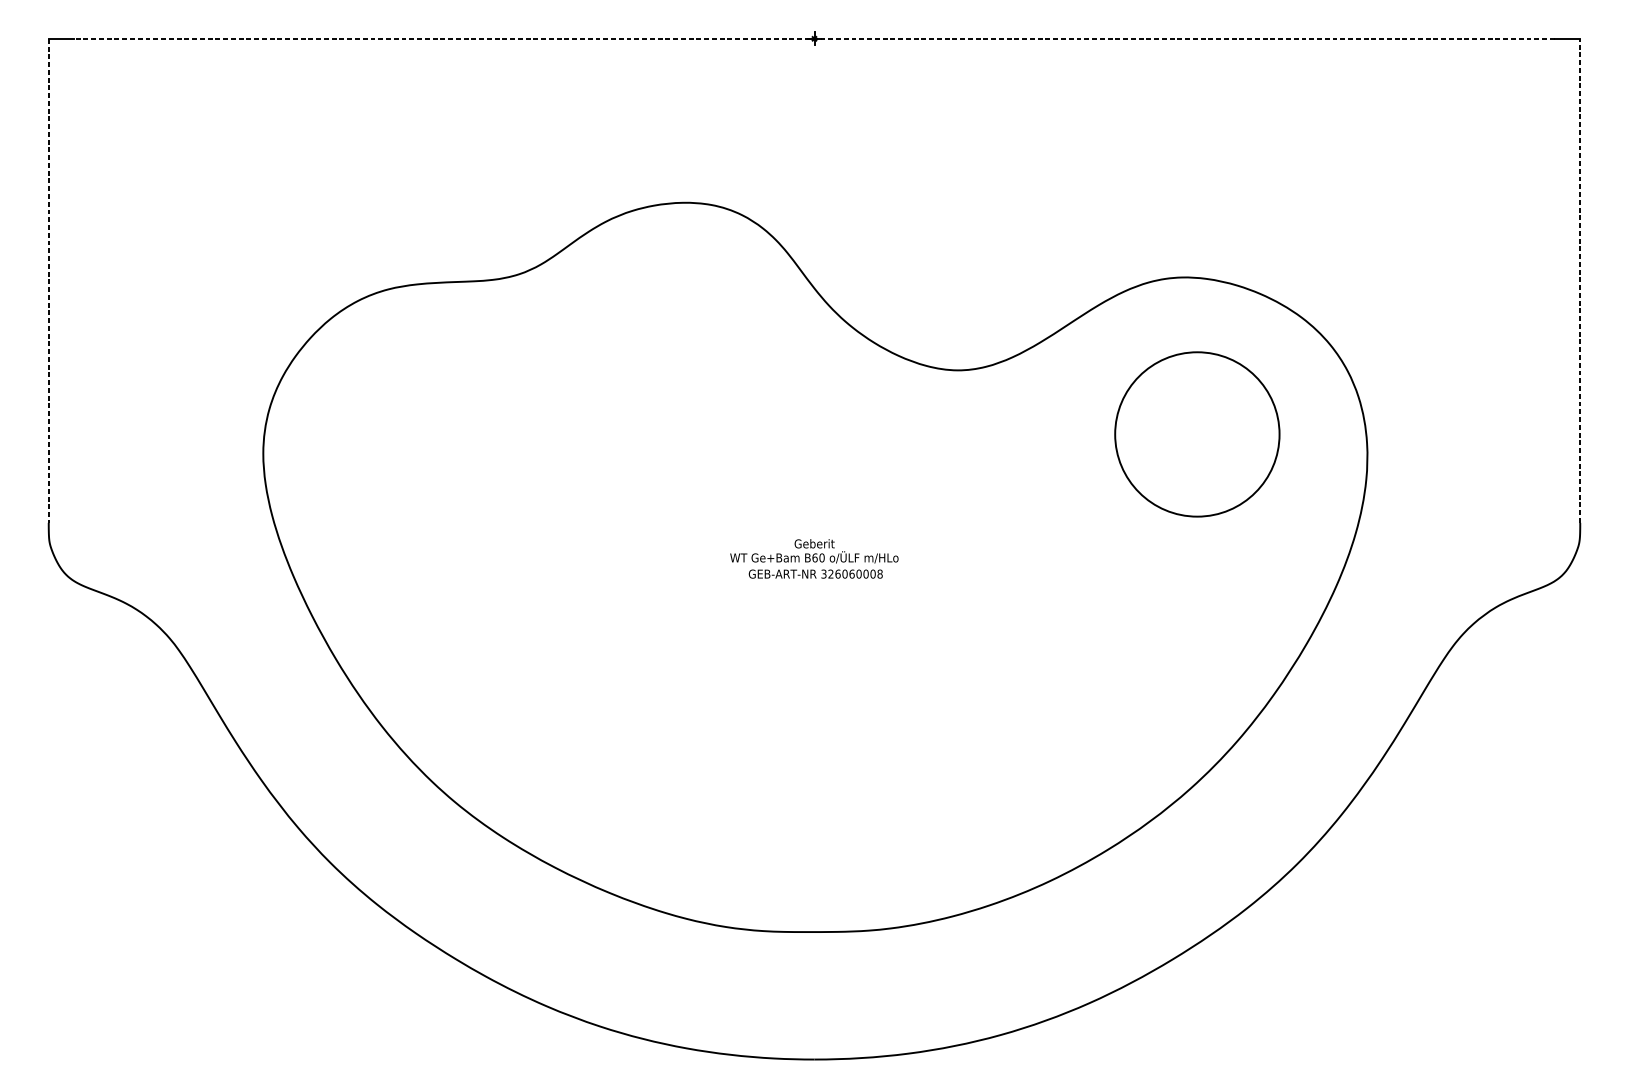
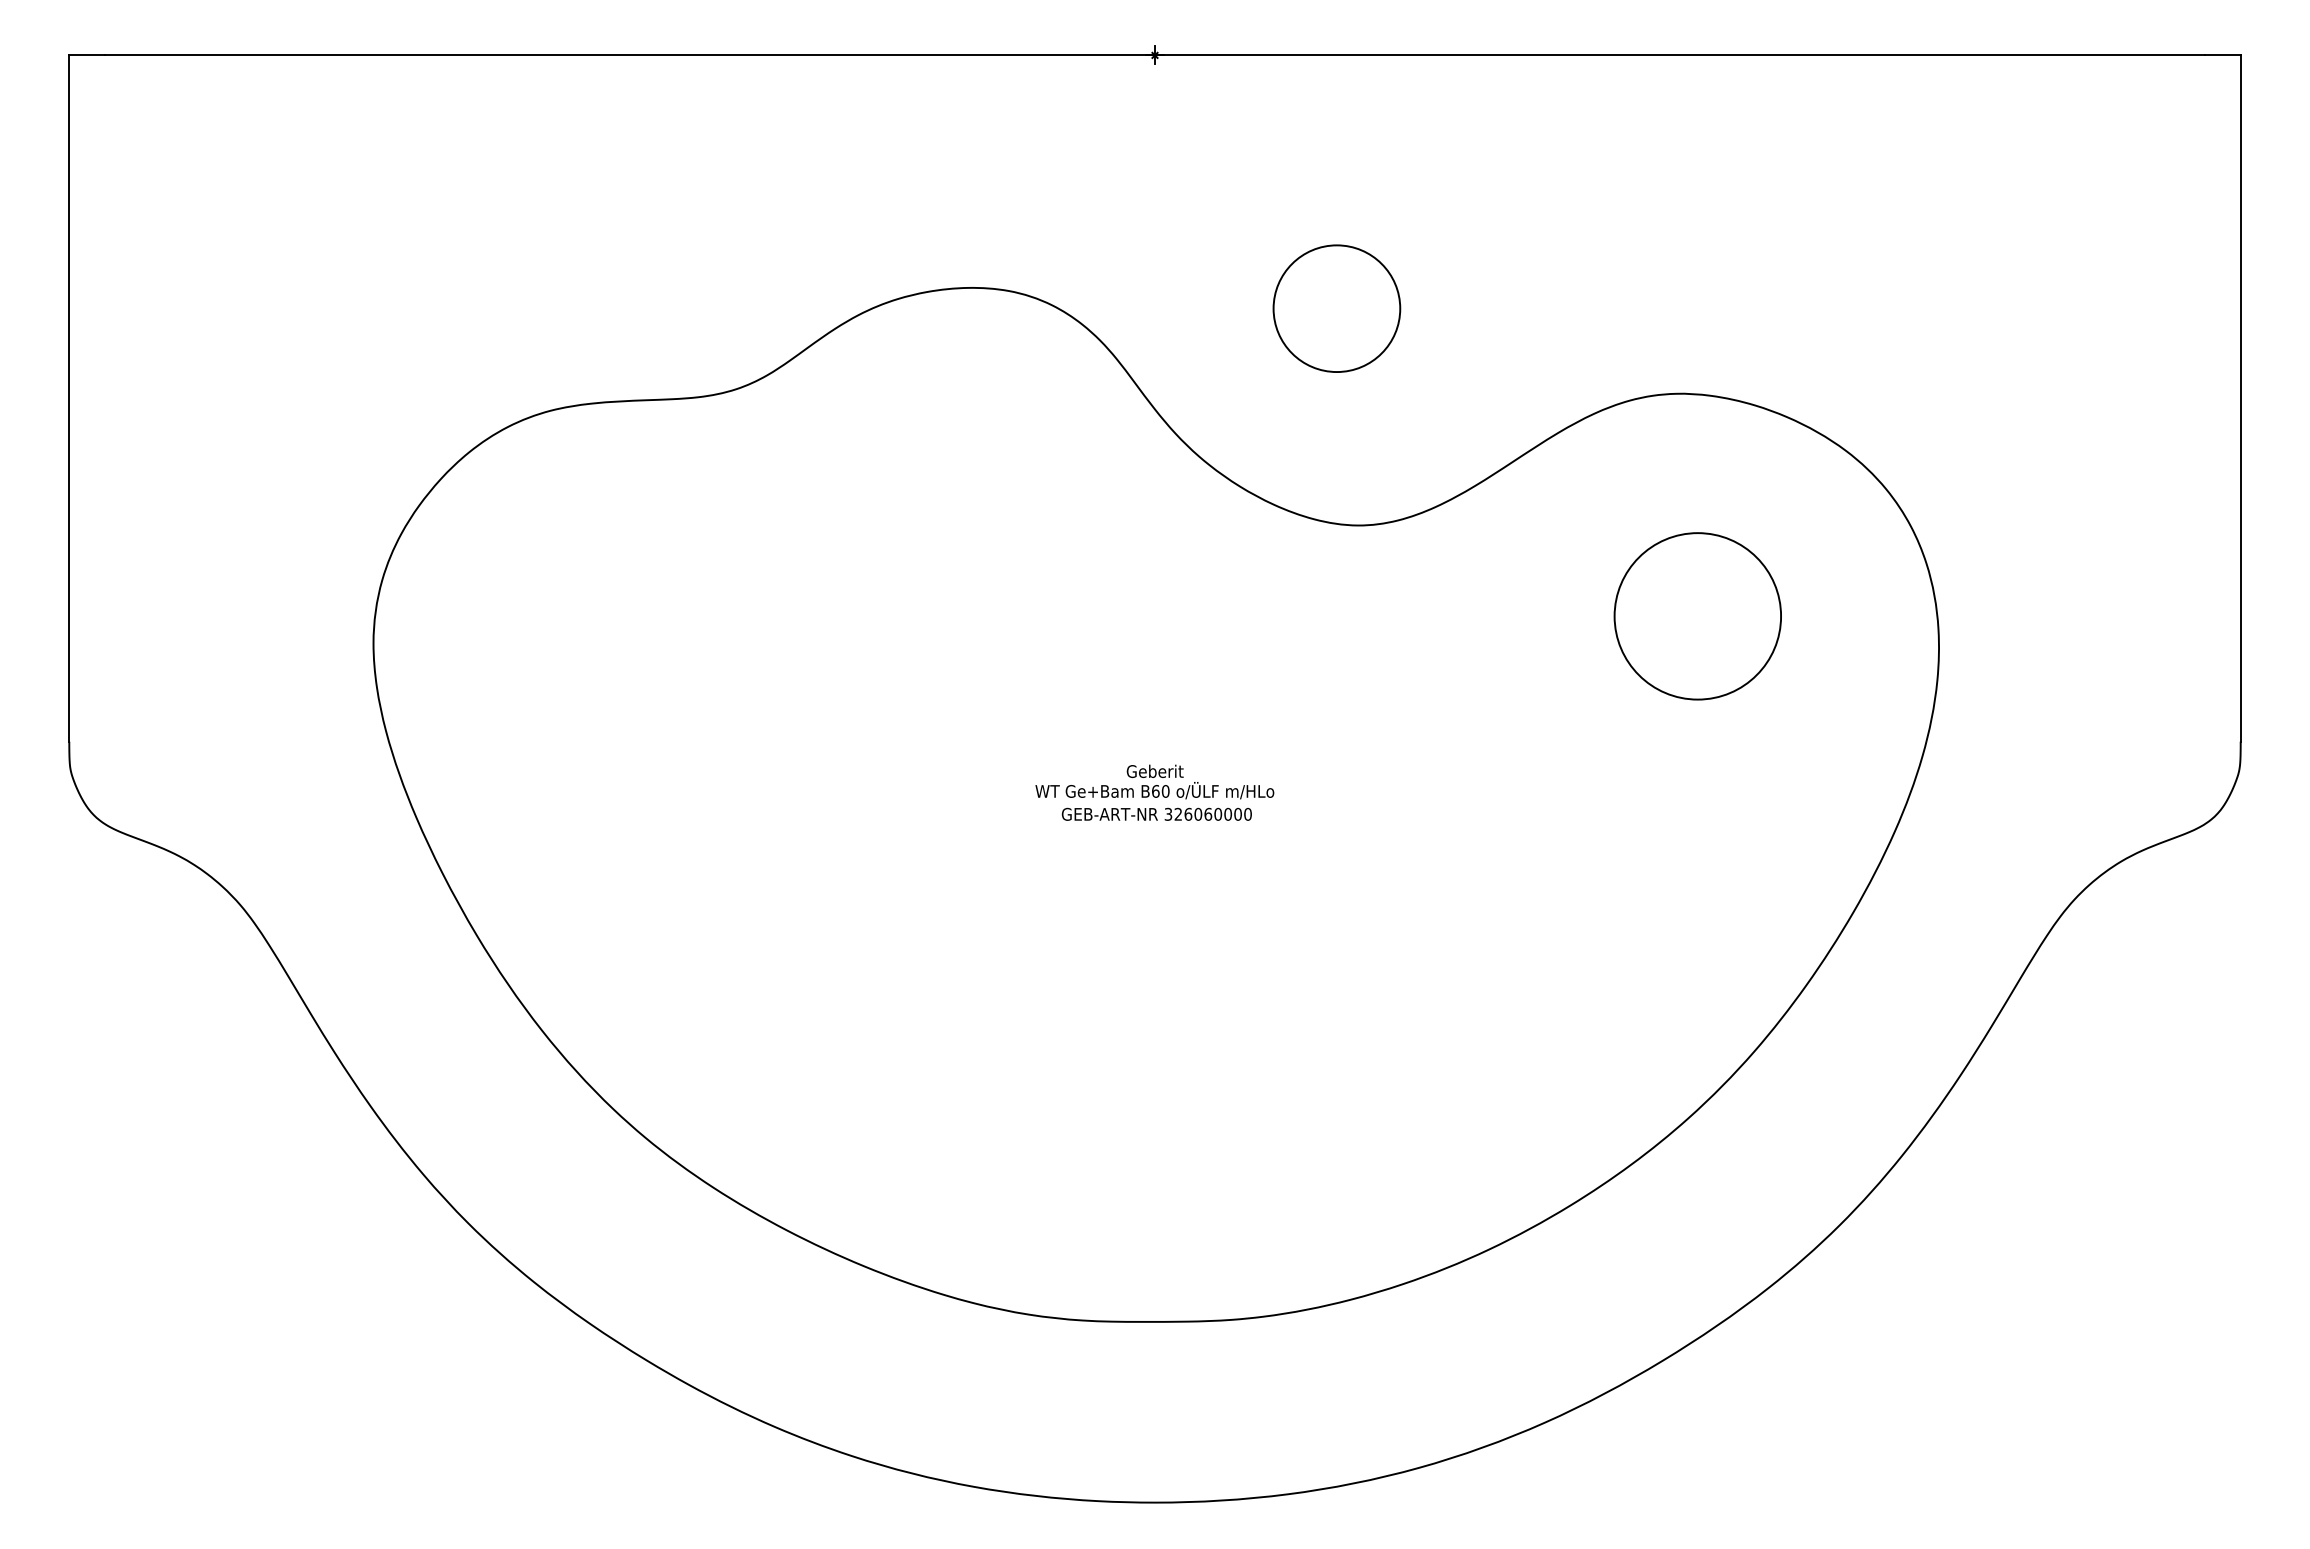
line: (814, 38) -> (1154, 55), dashed -> solid
circle: (942, 217) -> (1336, 308), added
line: (1580, 280) -> (2240, 398), dashed -> solid
line: (48, 281) -> (69, 399), dashed -> solid
circle: (1197, 434) -> (1697, 616), size x0.71
text: (879, 574) -> (1247, 814), 326060008 -> 326060000

